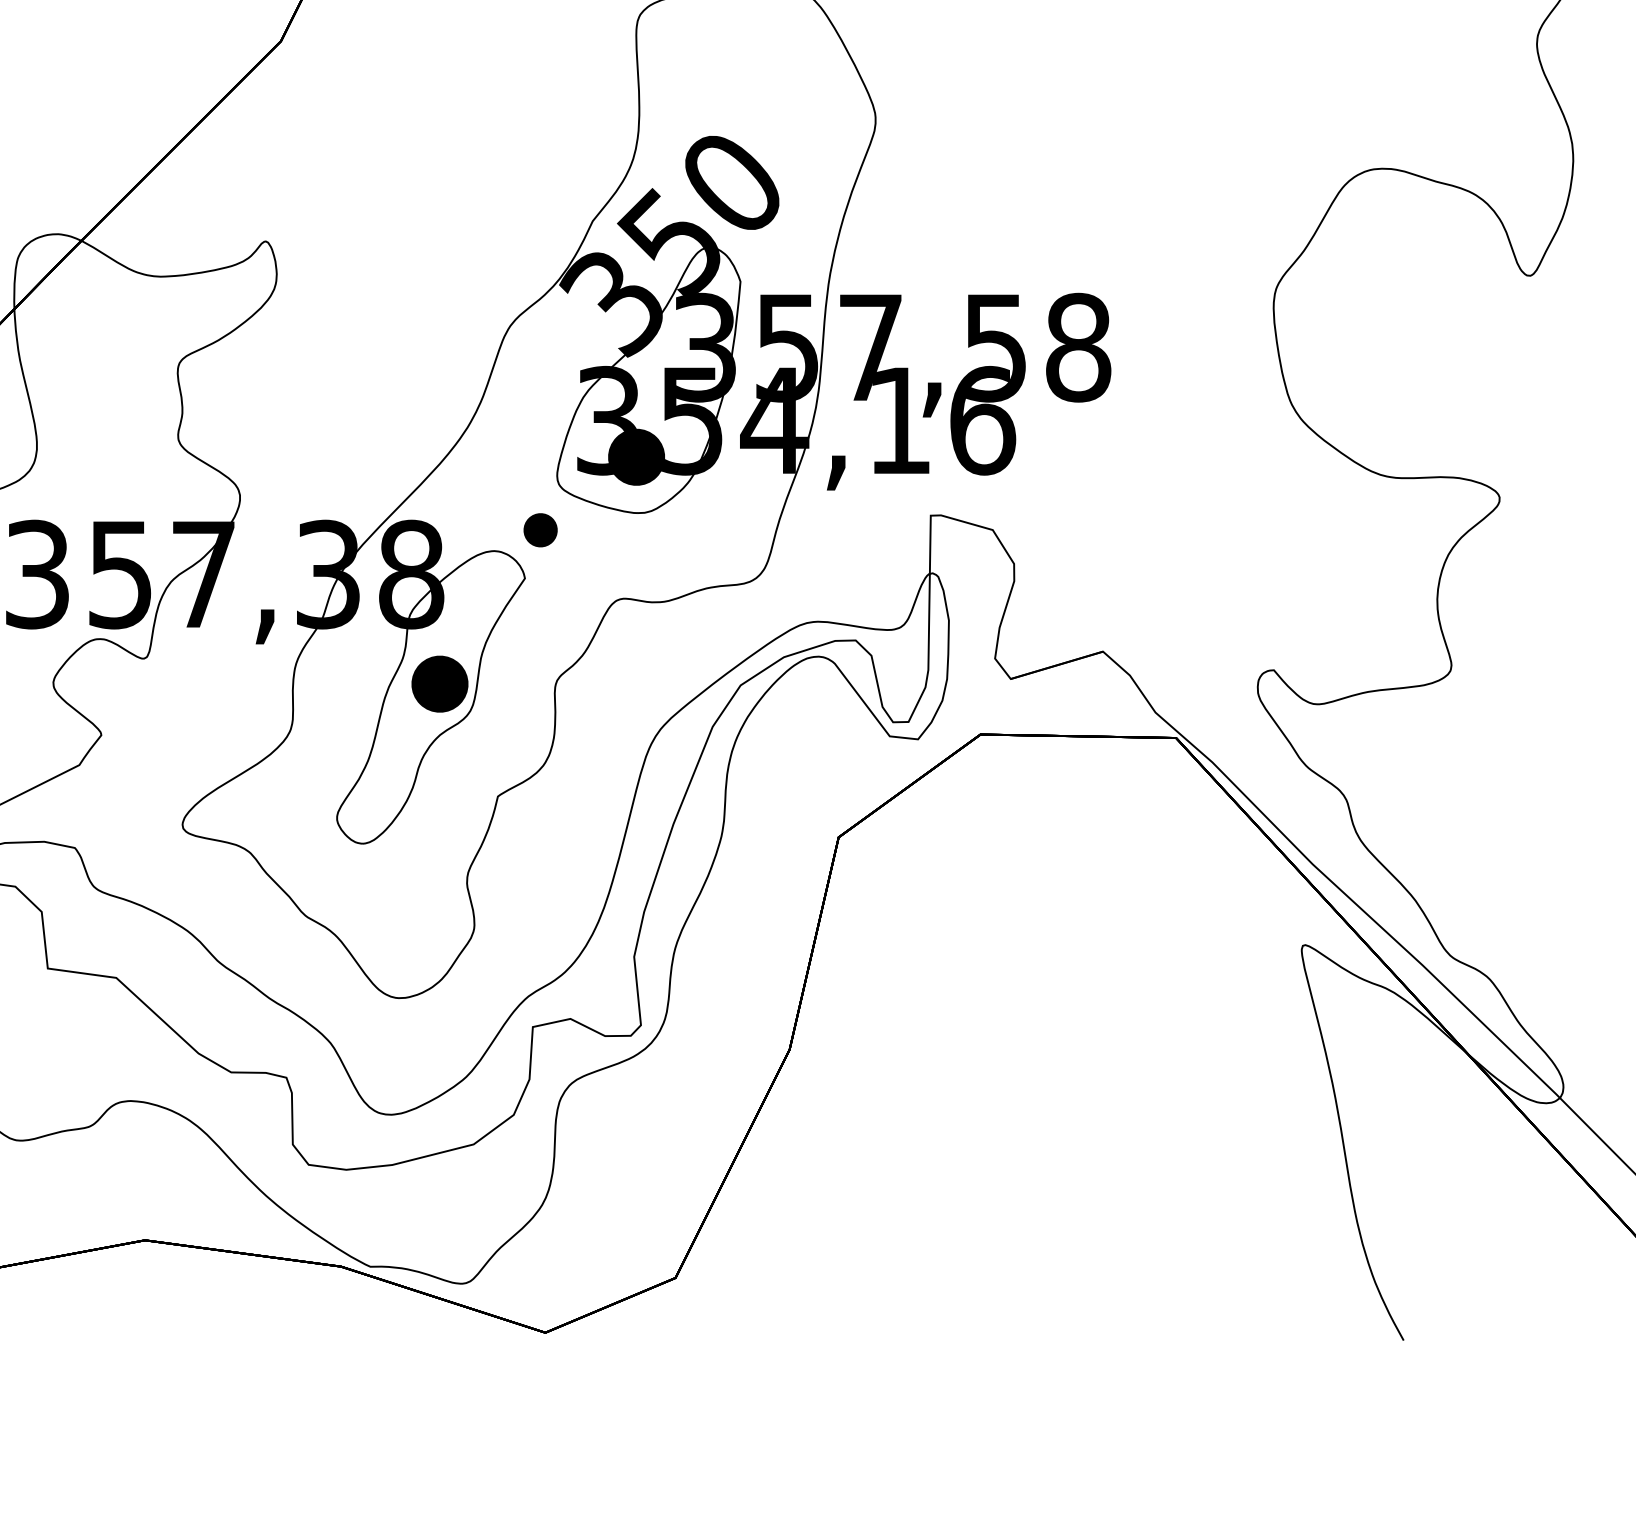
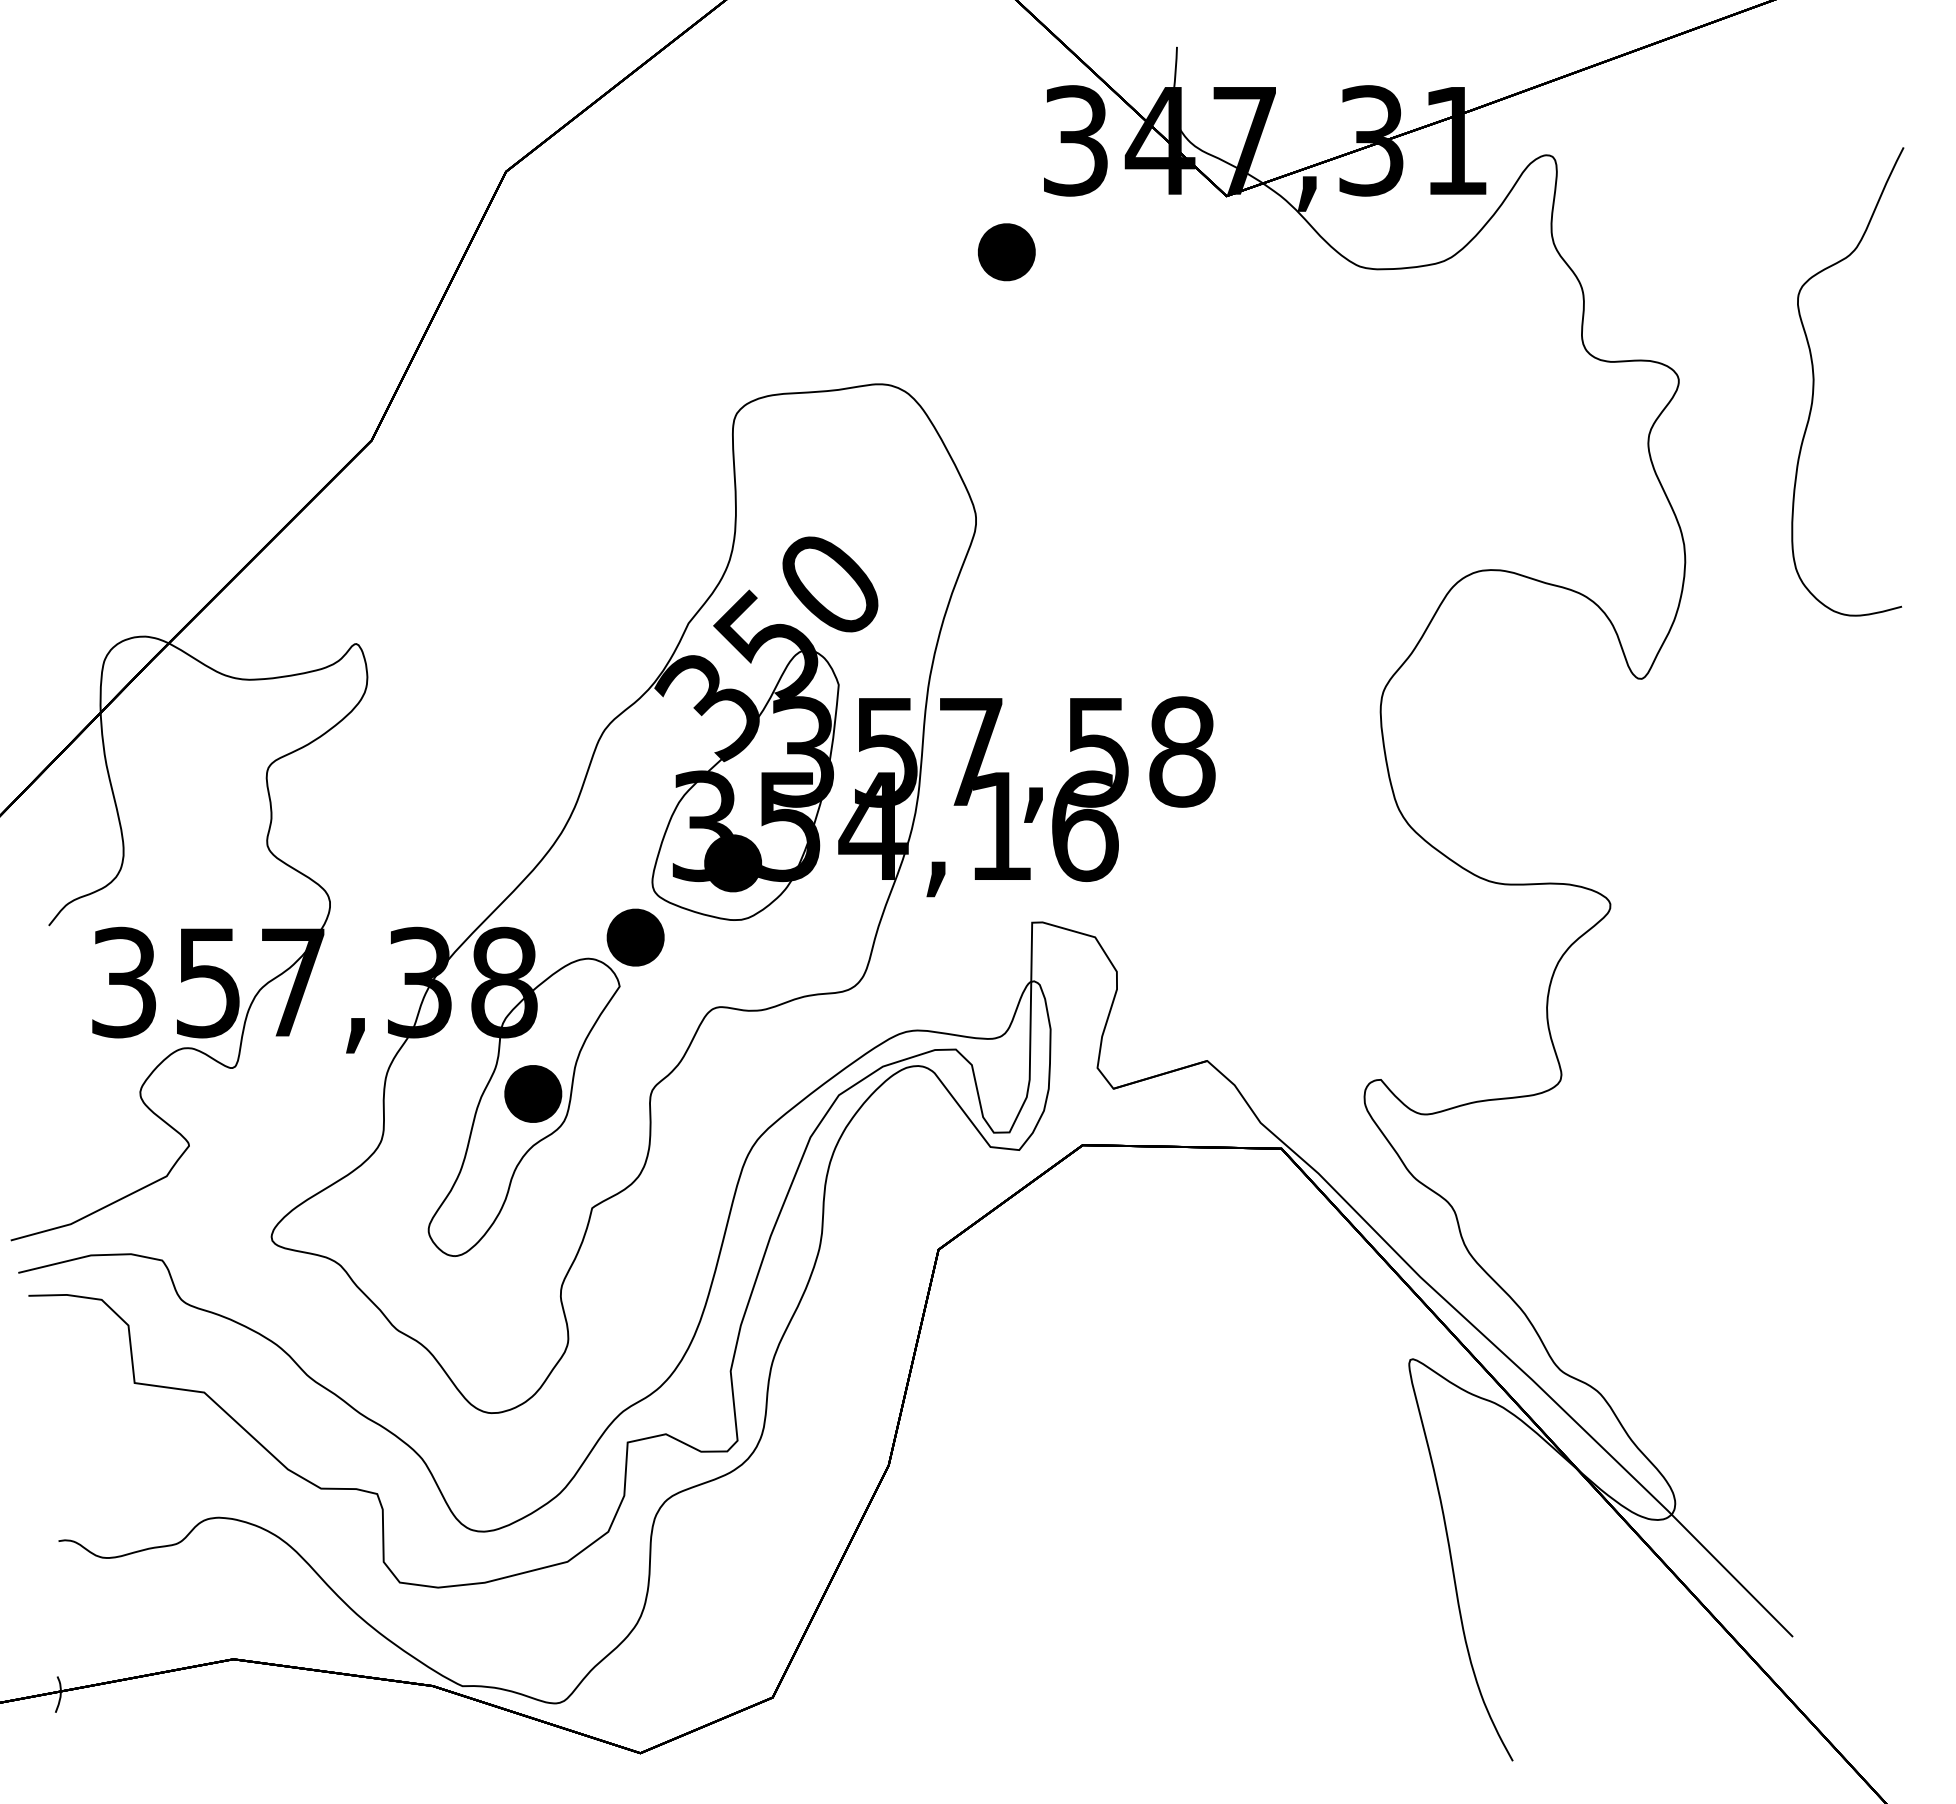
part: (540, 530) -> (635, 937), size x1.67

